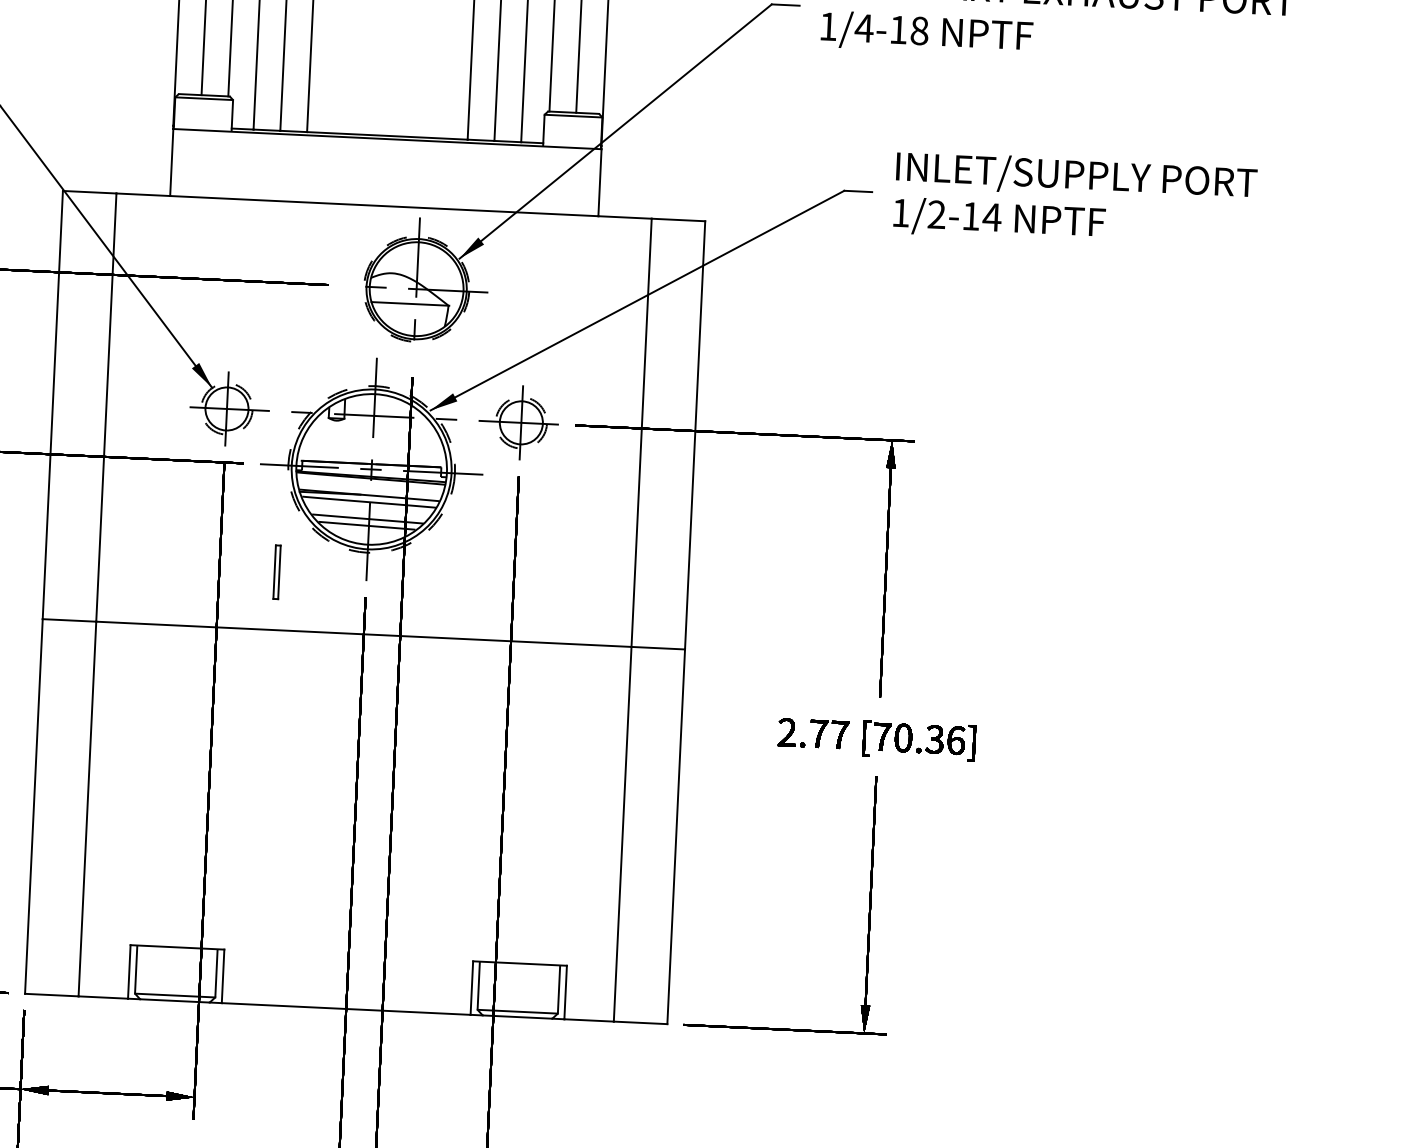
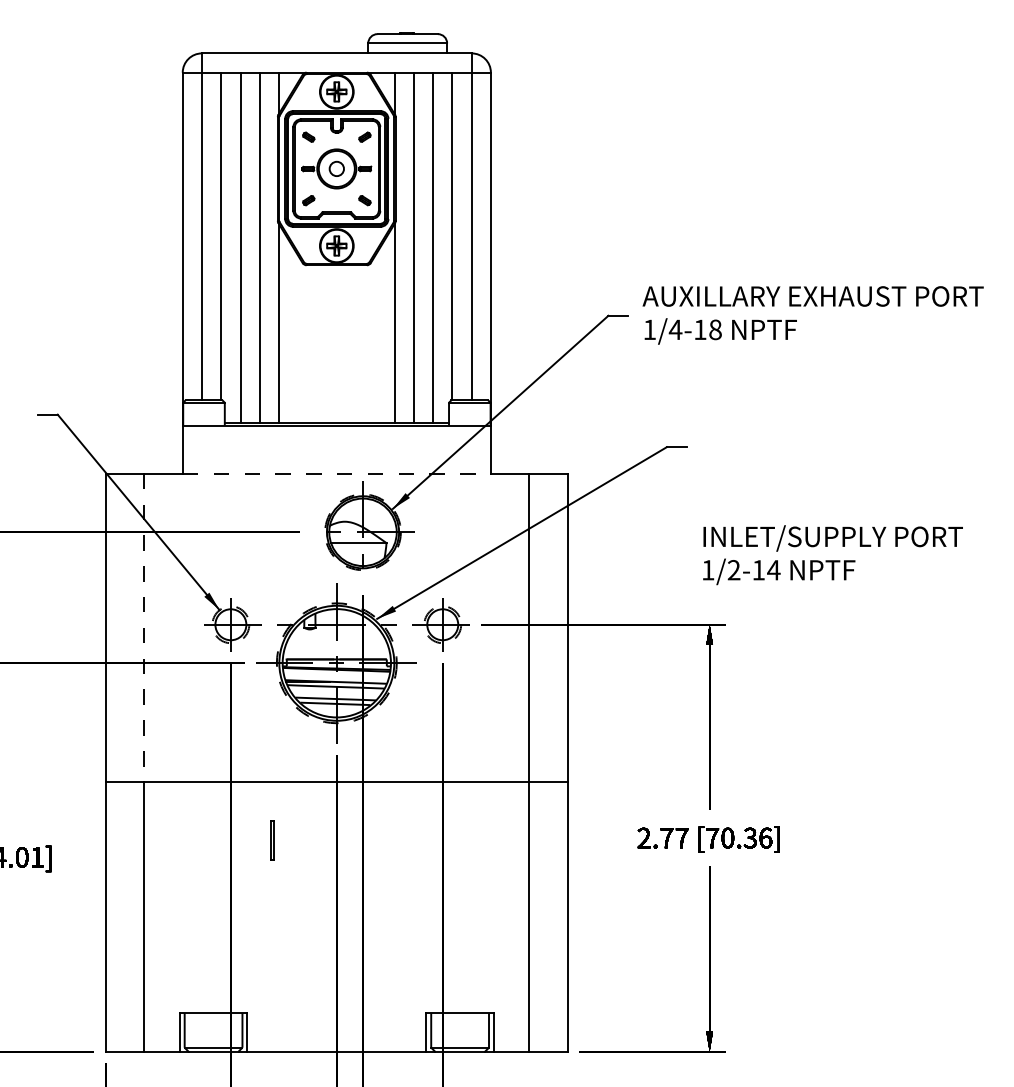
text: (1074, 200) -> (832, 555), moved
line: (385, 205) -> (337, 473), solid -> dashed
line: (106, 408) -> (144, 628), solid -> dashed
line: (275, 572) -> (271, 840), moved

